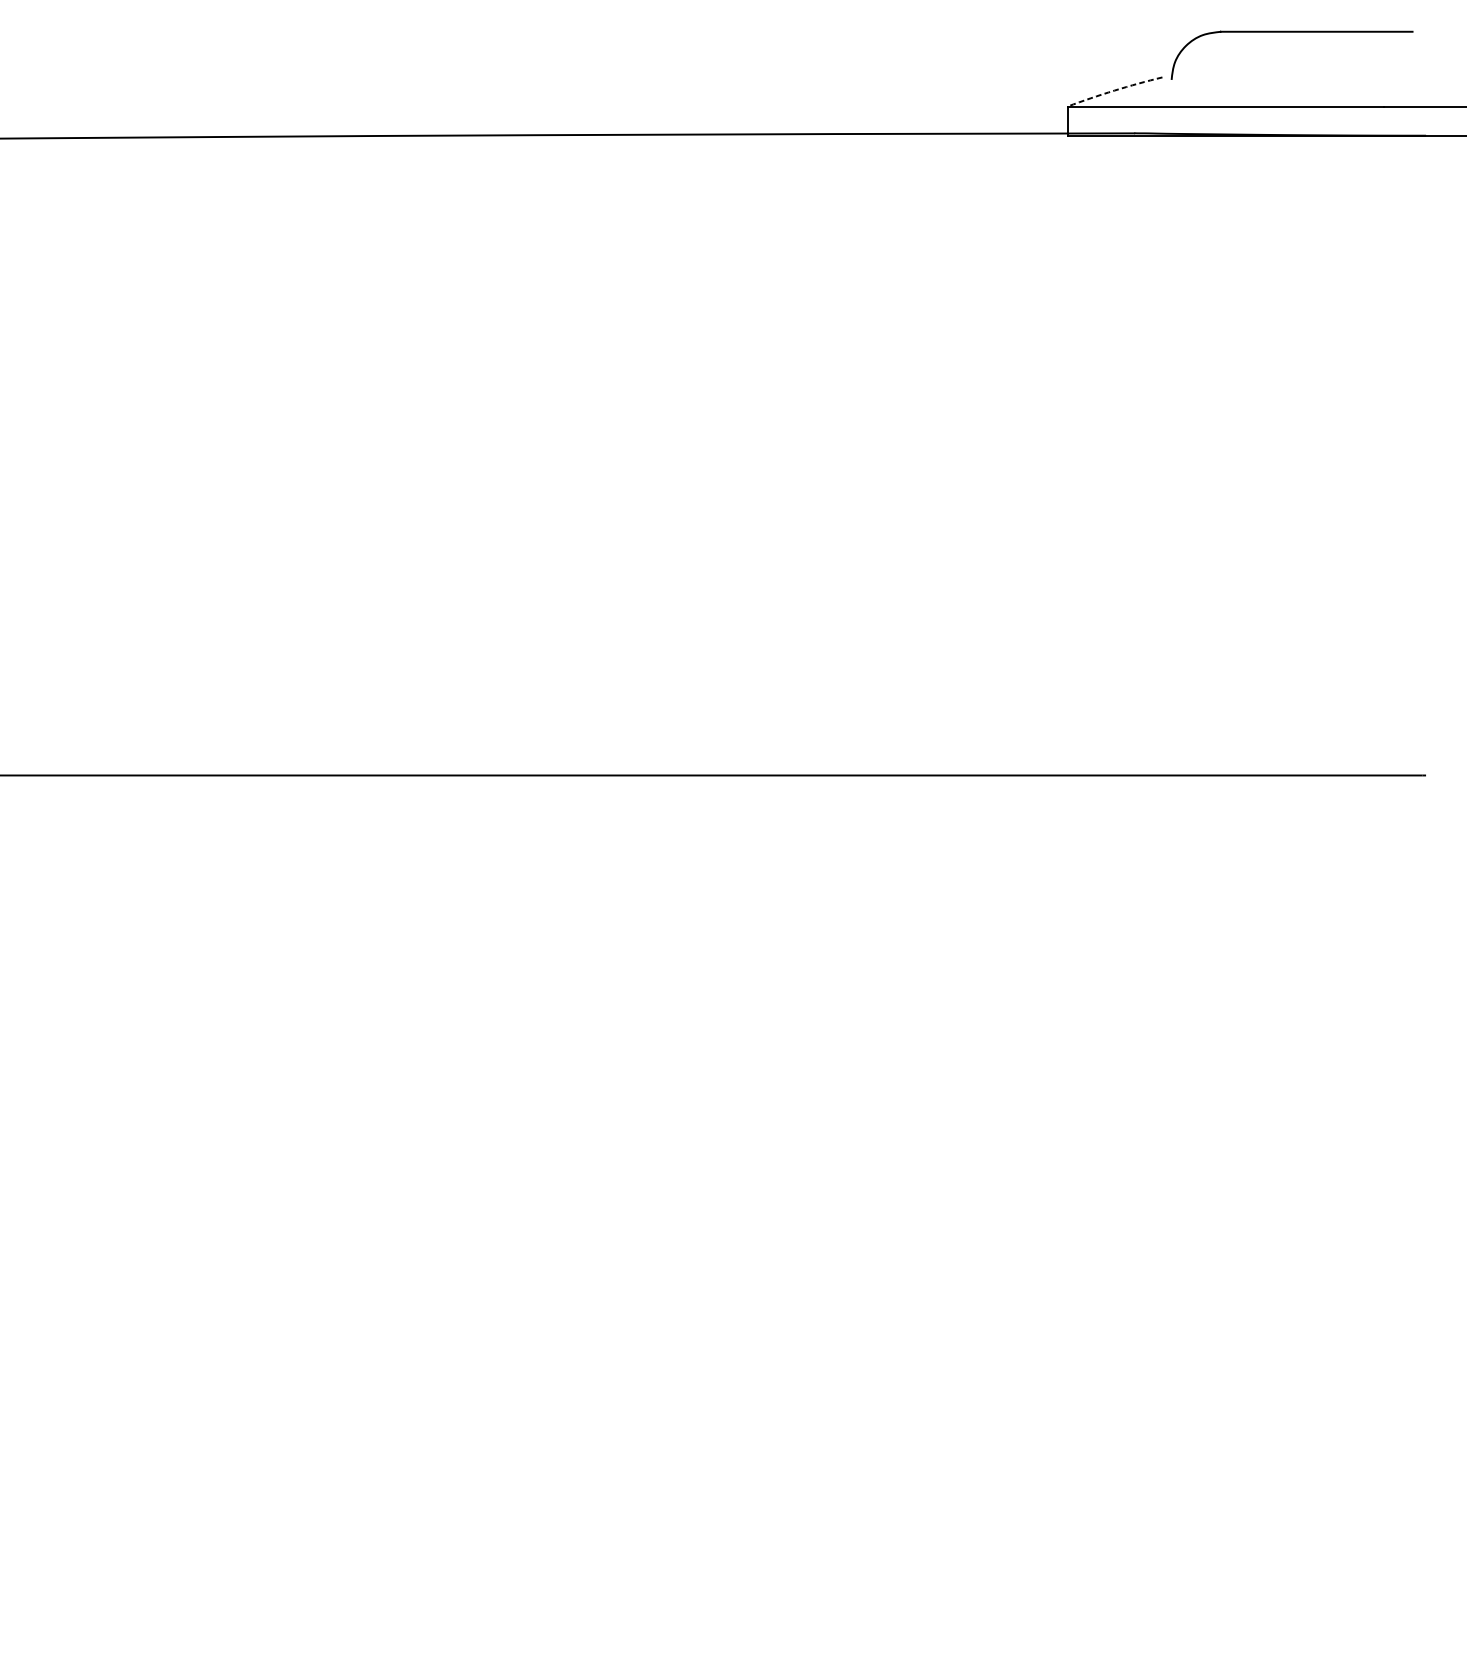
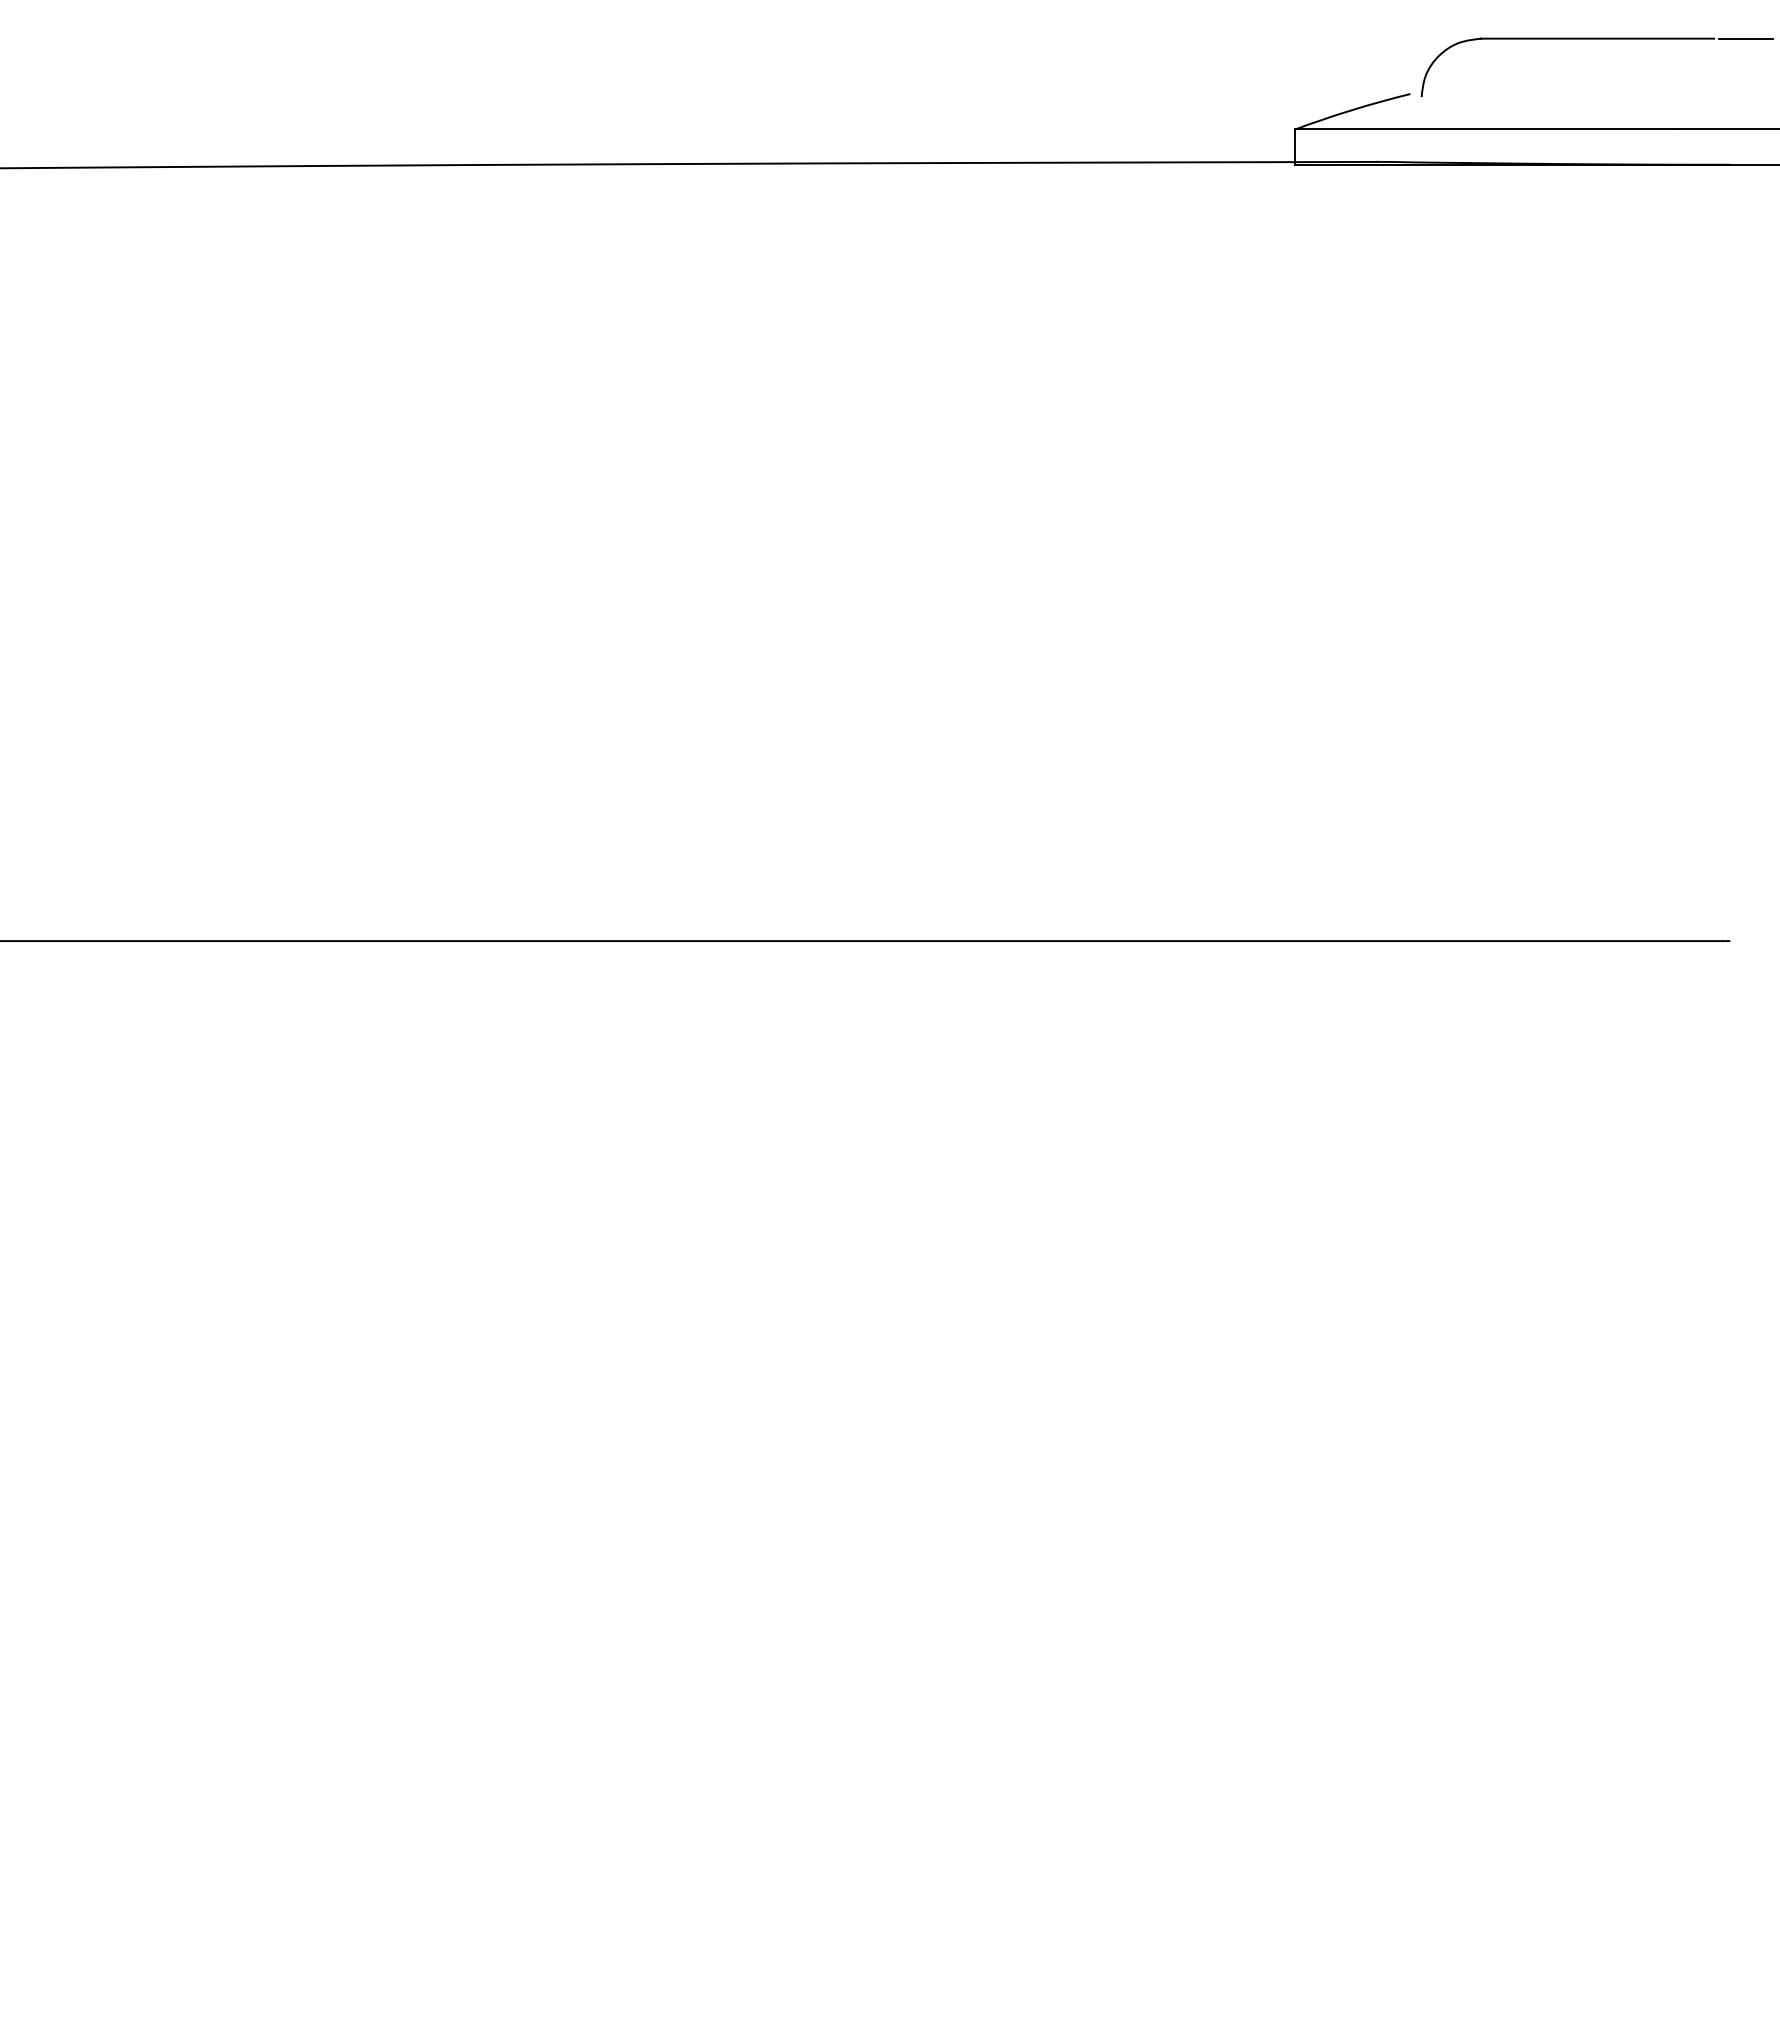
line: (1439, 31) -> (1746, 38), added
arc: (1114, 90) -> (1352, 110), dashed -> solid

